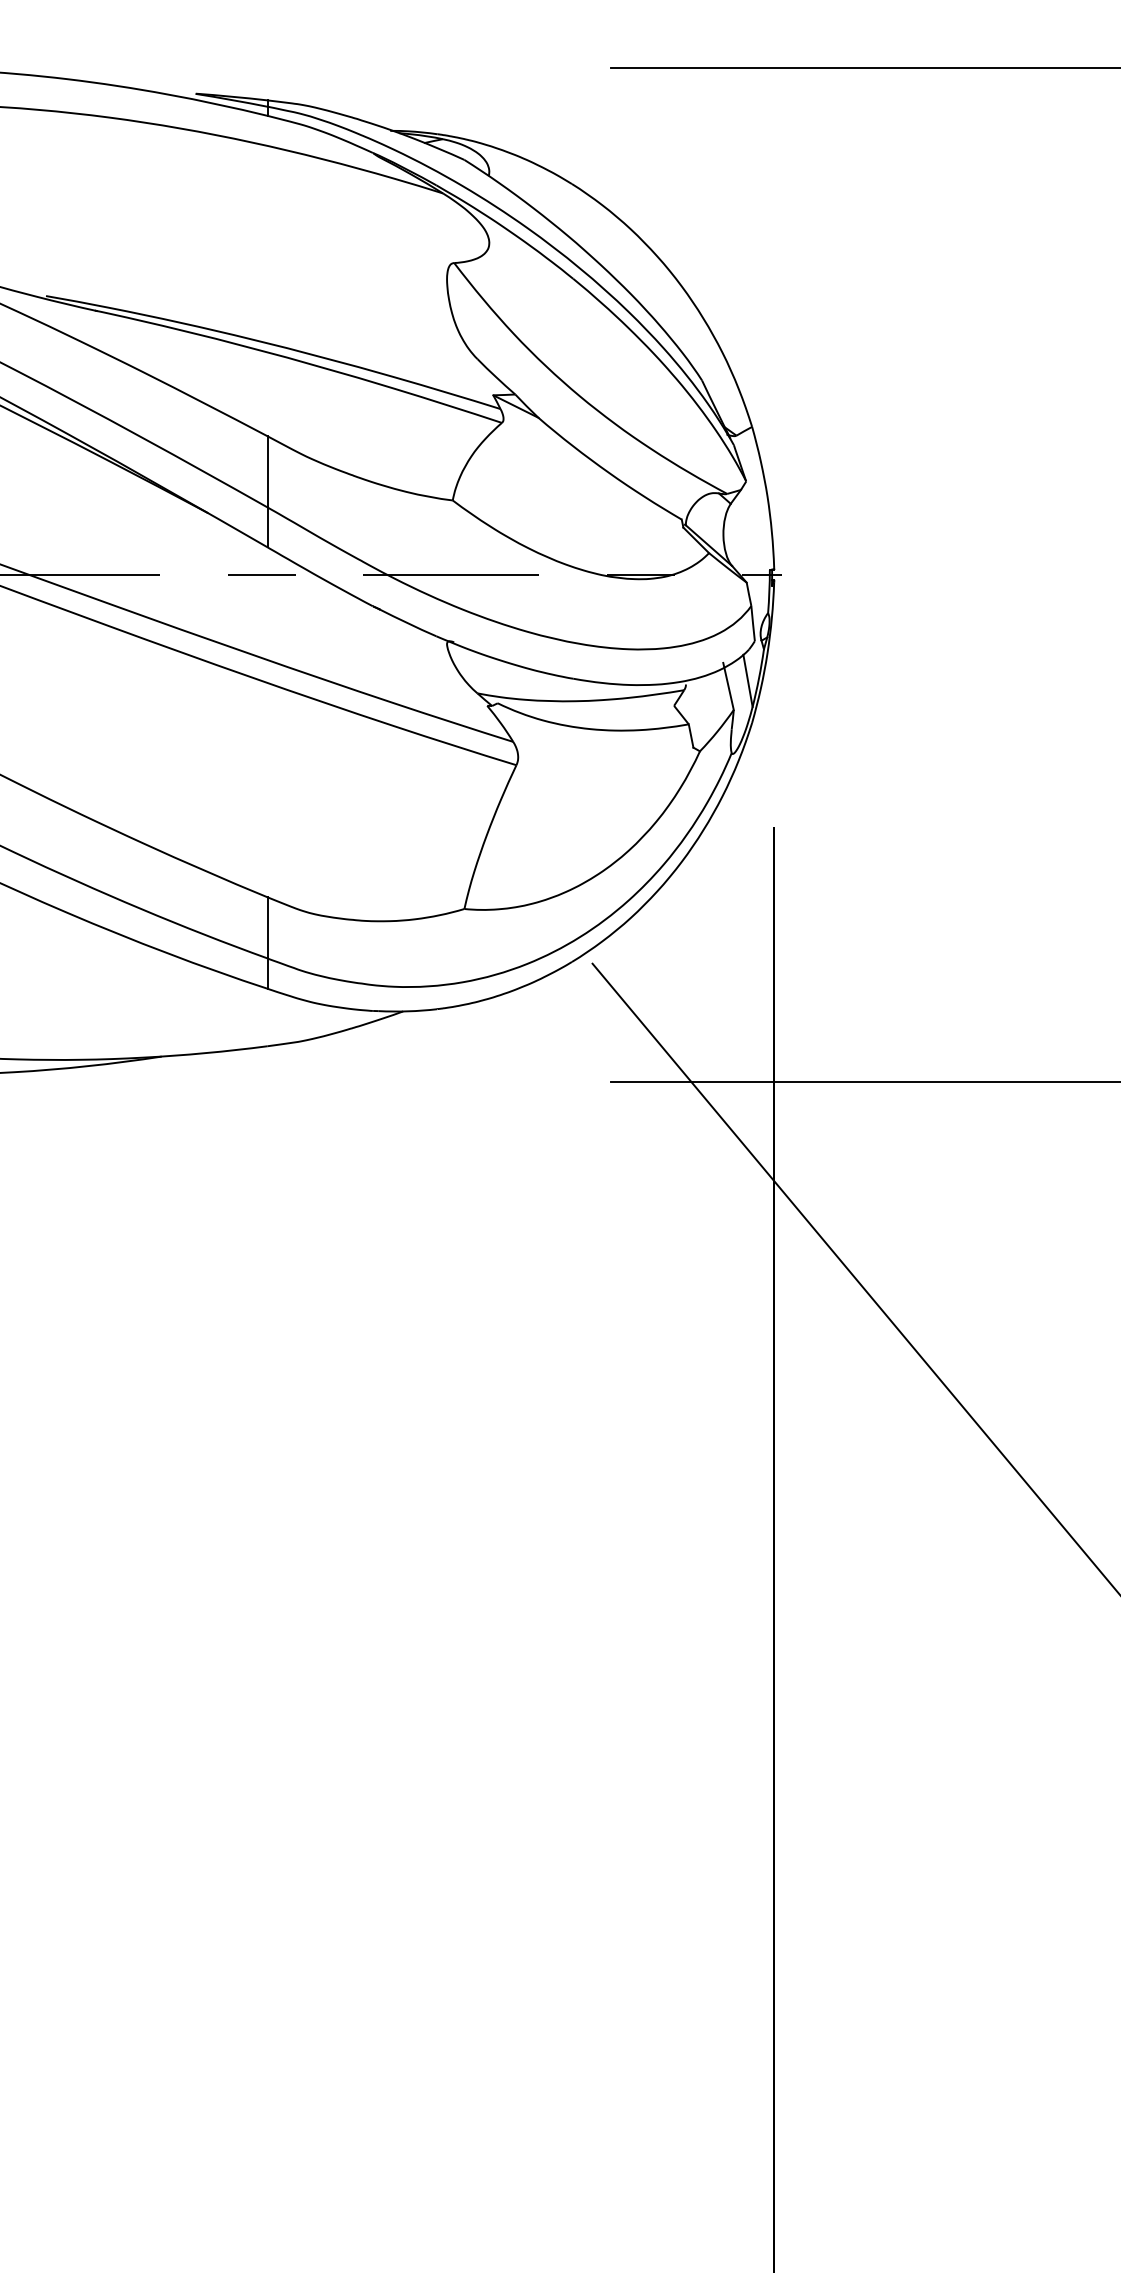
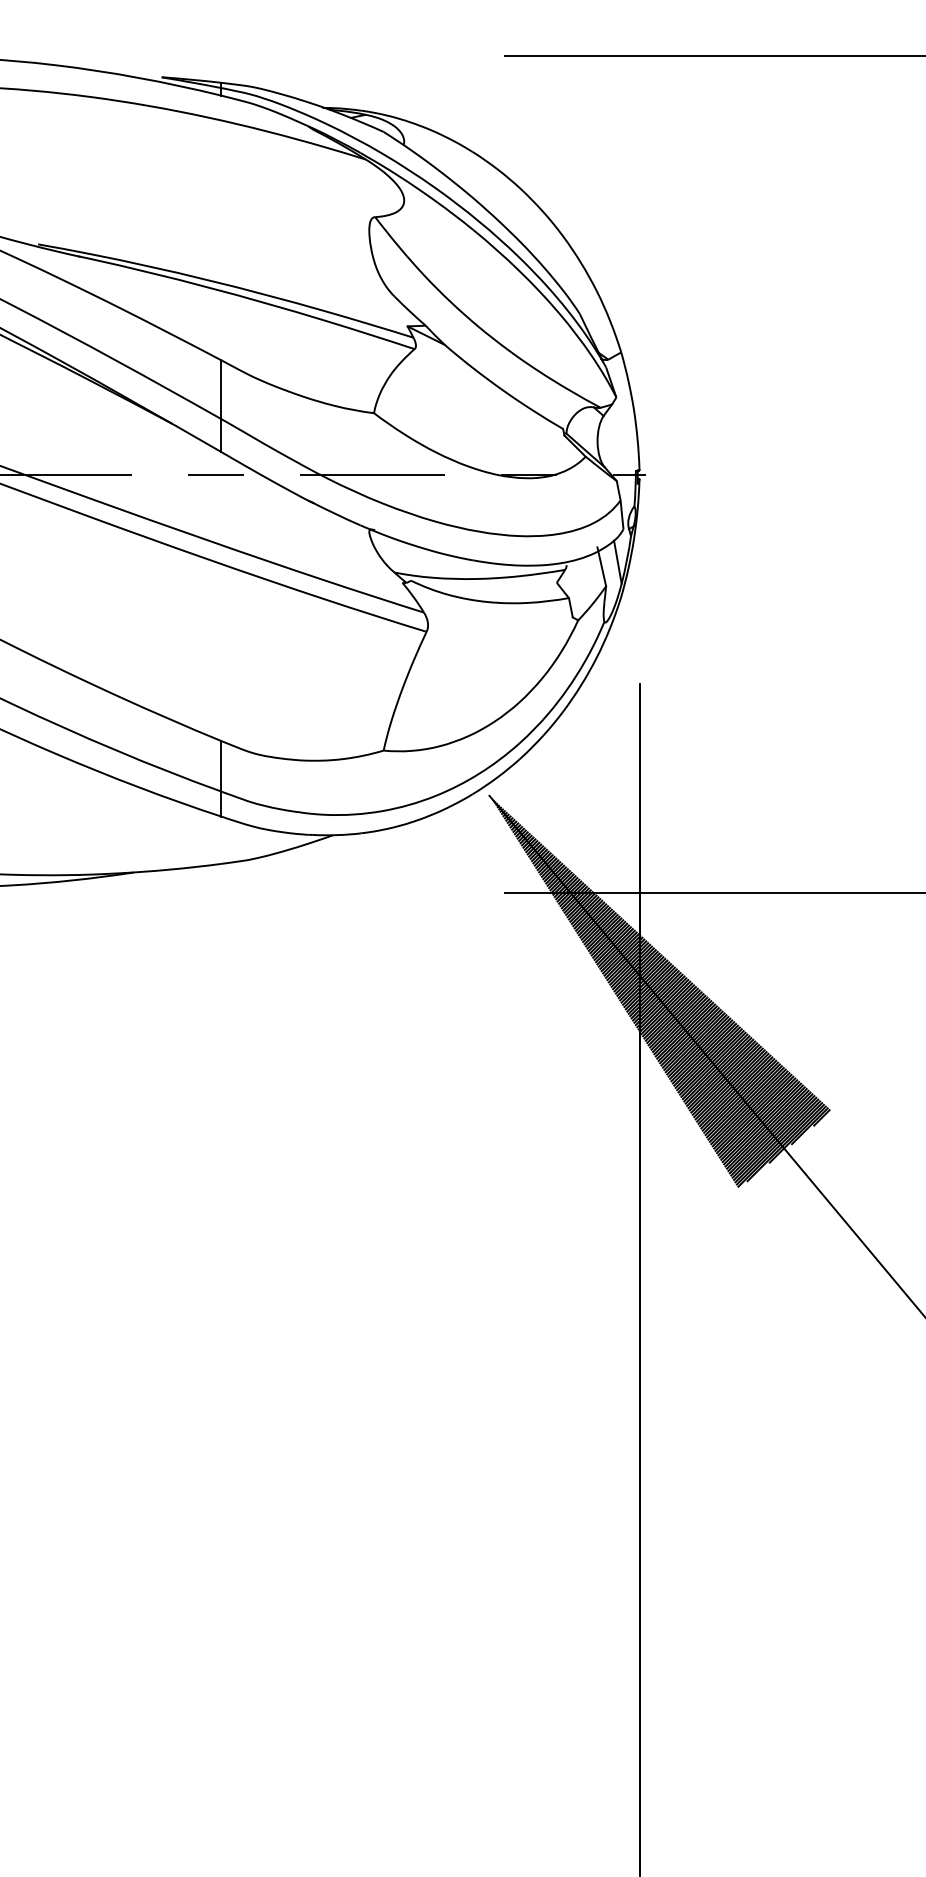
hatch: (799, 1200) -> (660, 991), added

